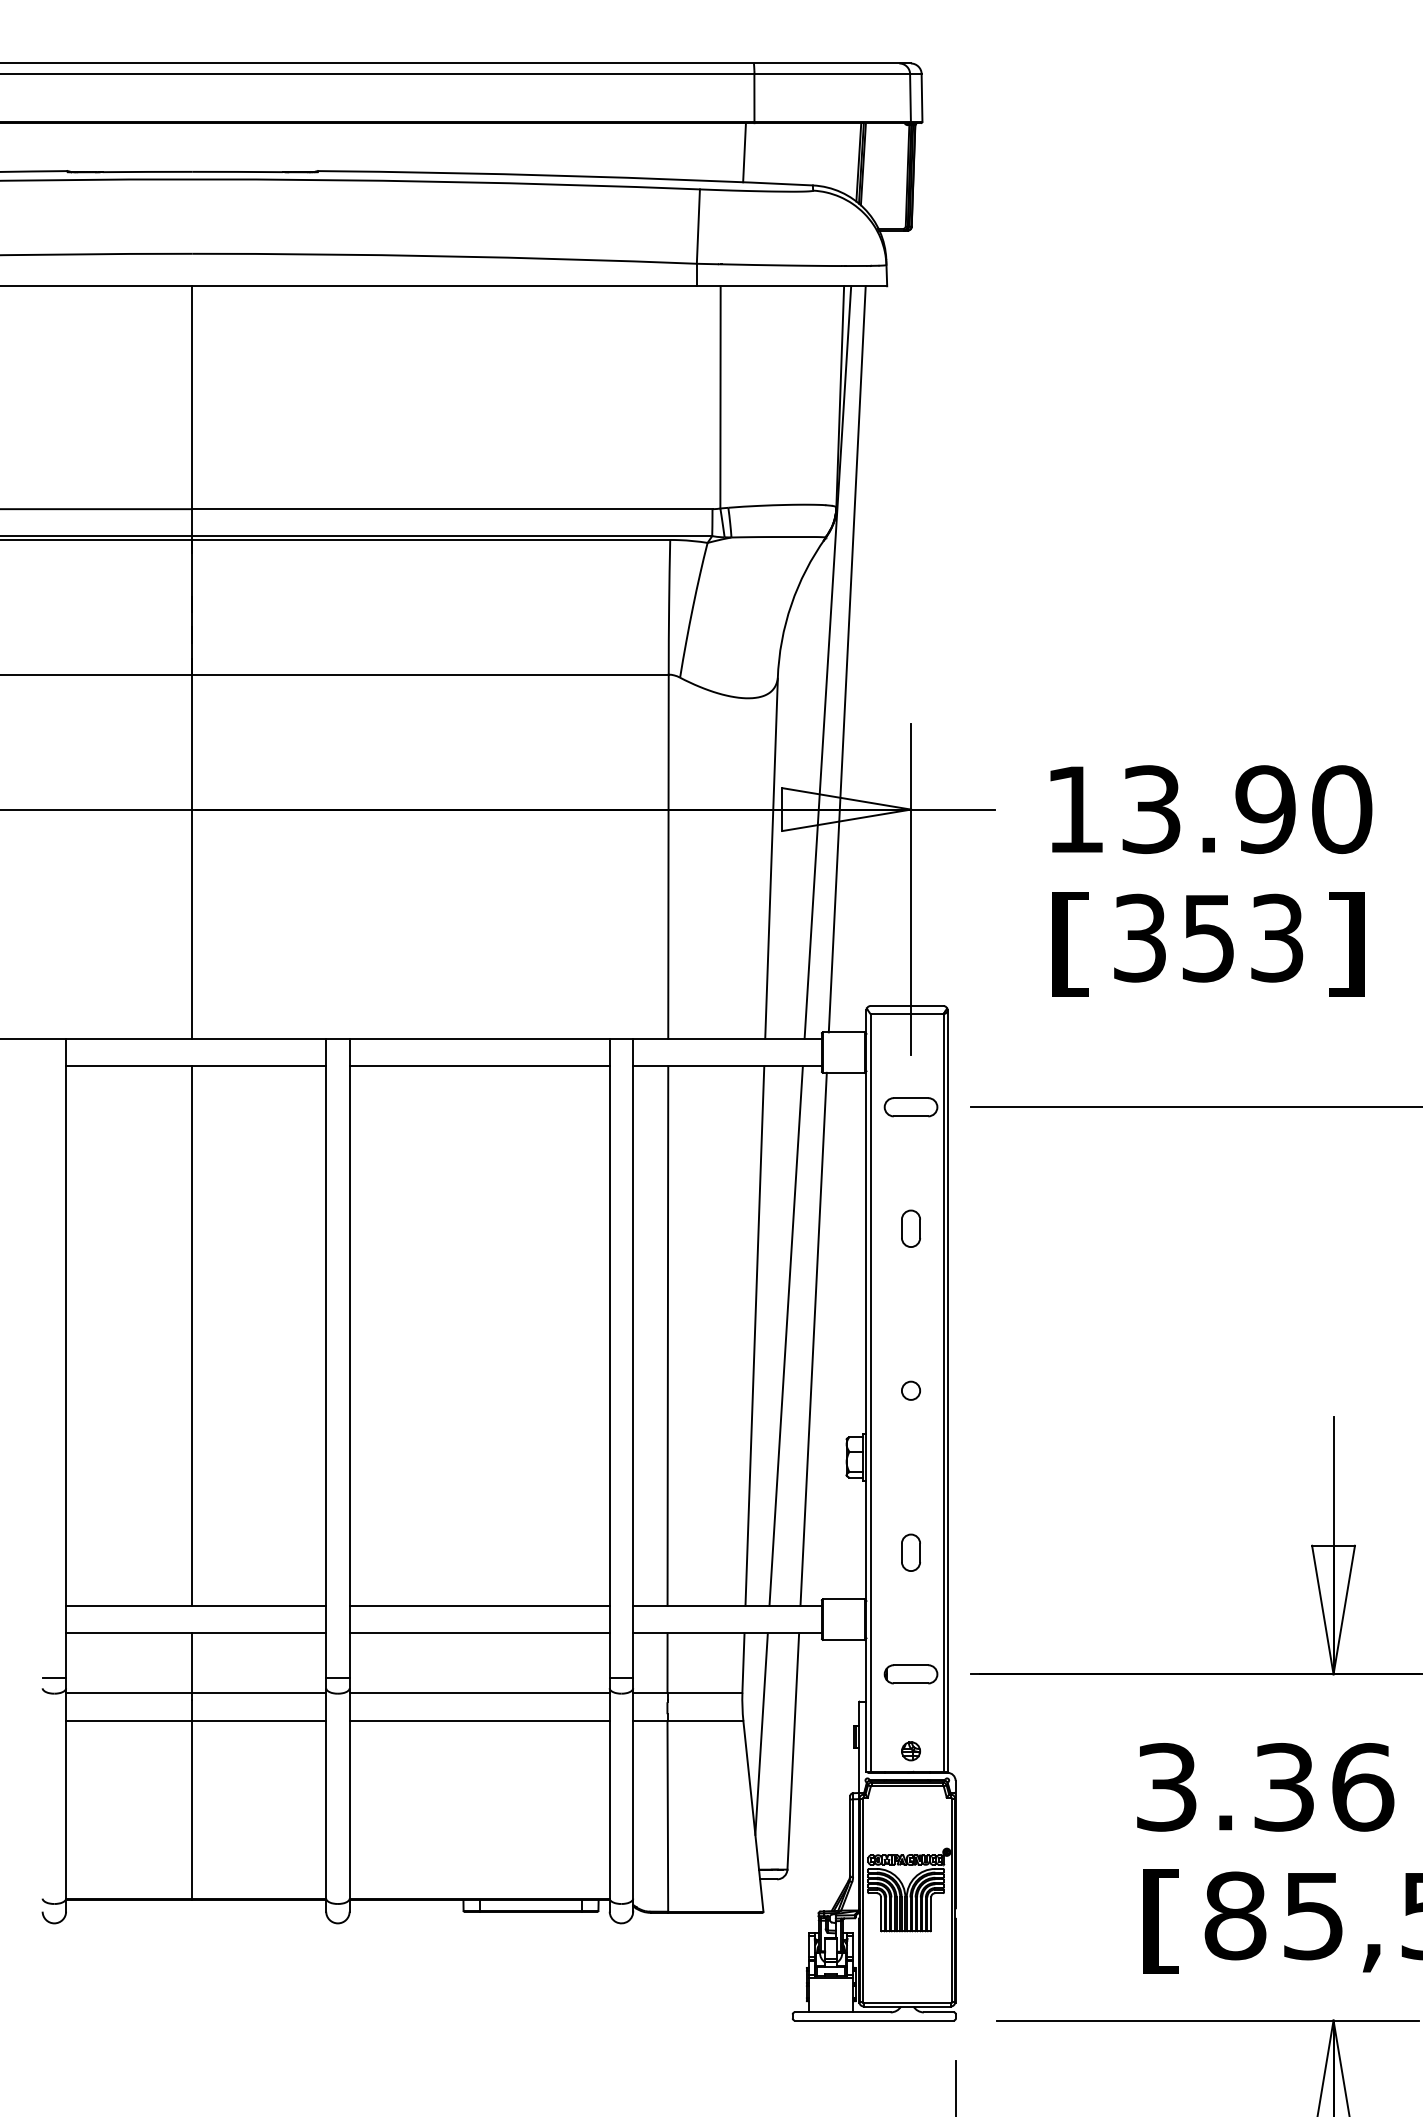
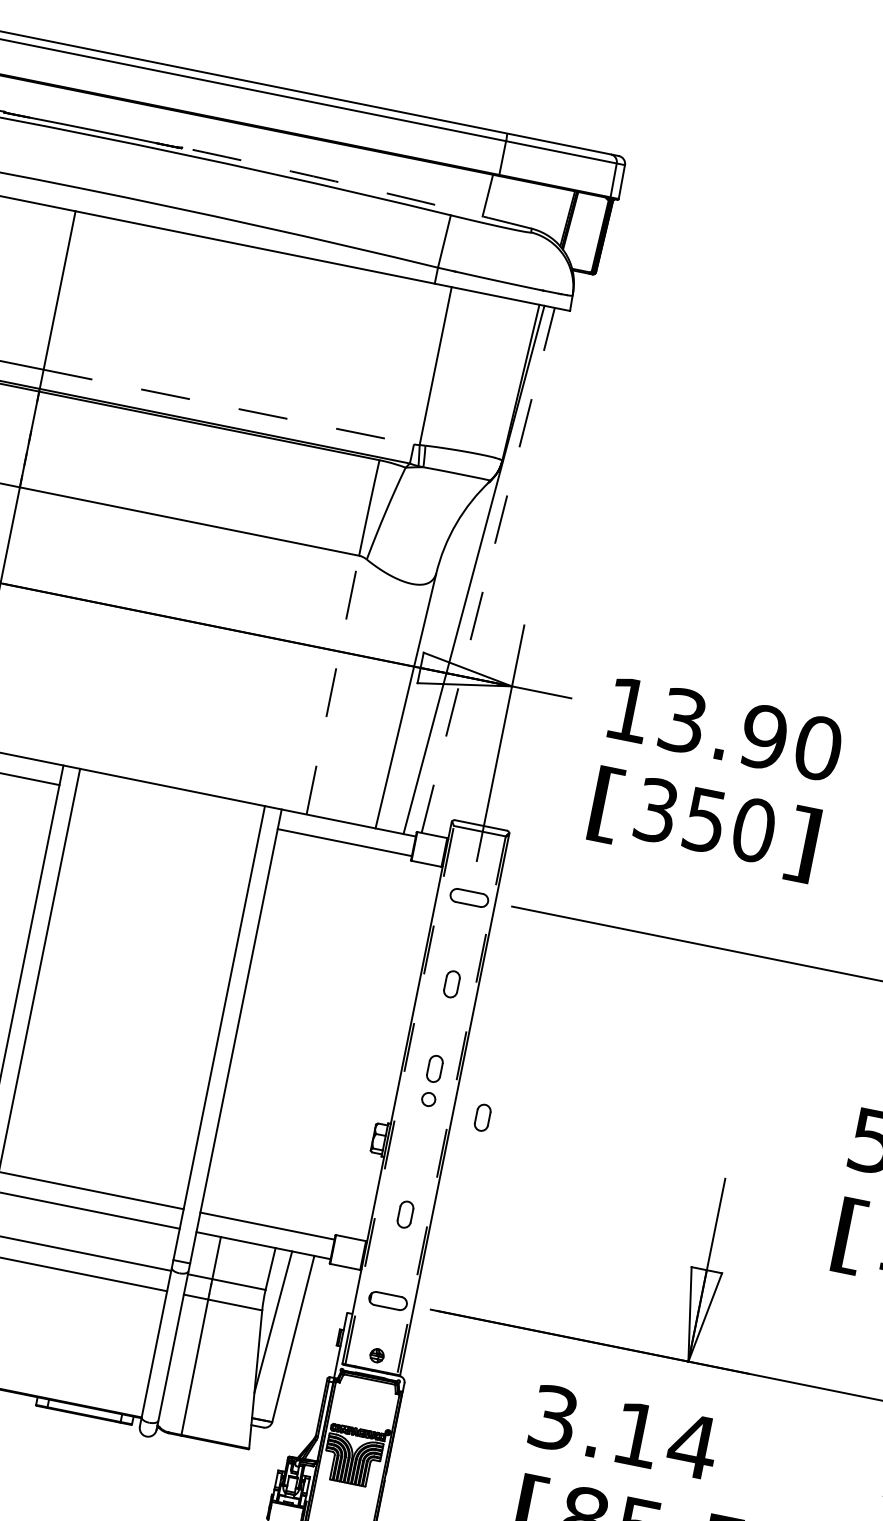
arc: (565, 175) -> (357, 186), solid -> dashed
line: (452, 509) -> (229, 407), solid -> dashed
line: (847, 659) -> (488, 570), solid -> dashed
line: (668, 856) -> (332, 684), solid -> dashed
text: (1277, 937) -> (754, 829), 353 -> 350
line: (479, 1066) -> (168, 807), removed
line: (667, 1335) -> (263, 1025), removed
line: (754, 1335) -> (325, 1037), removed
line: (785, 1335) -> (347, 1042), removed
line: (813, 1338) -> (366, 1048), removed
part: (910, 1347) -> (434, 1068), added
line: (870, 1392) -> (399, 1094), solid -> dashed
line: (943, 1392) -> (451, 1105), solid -> dashed
part: (988, 1400) -> (482, 1117), added
text: (1324, 1787) -> (665, 1440), 3.36 -> 3.14

